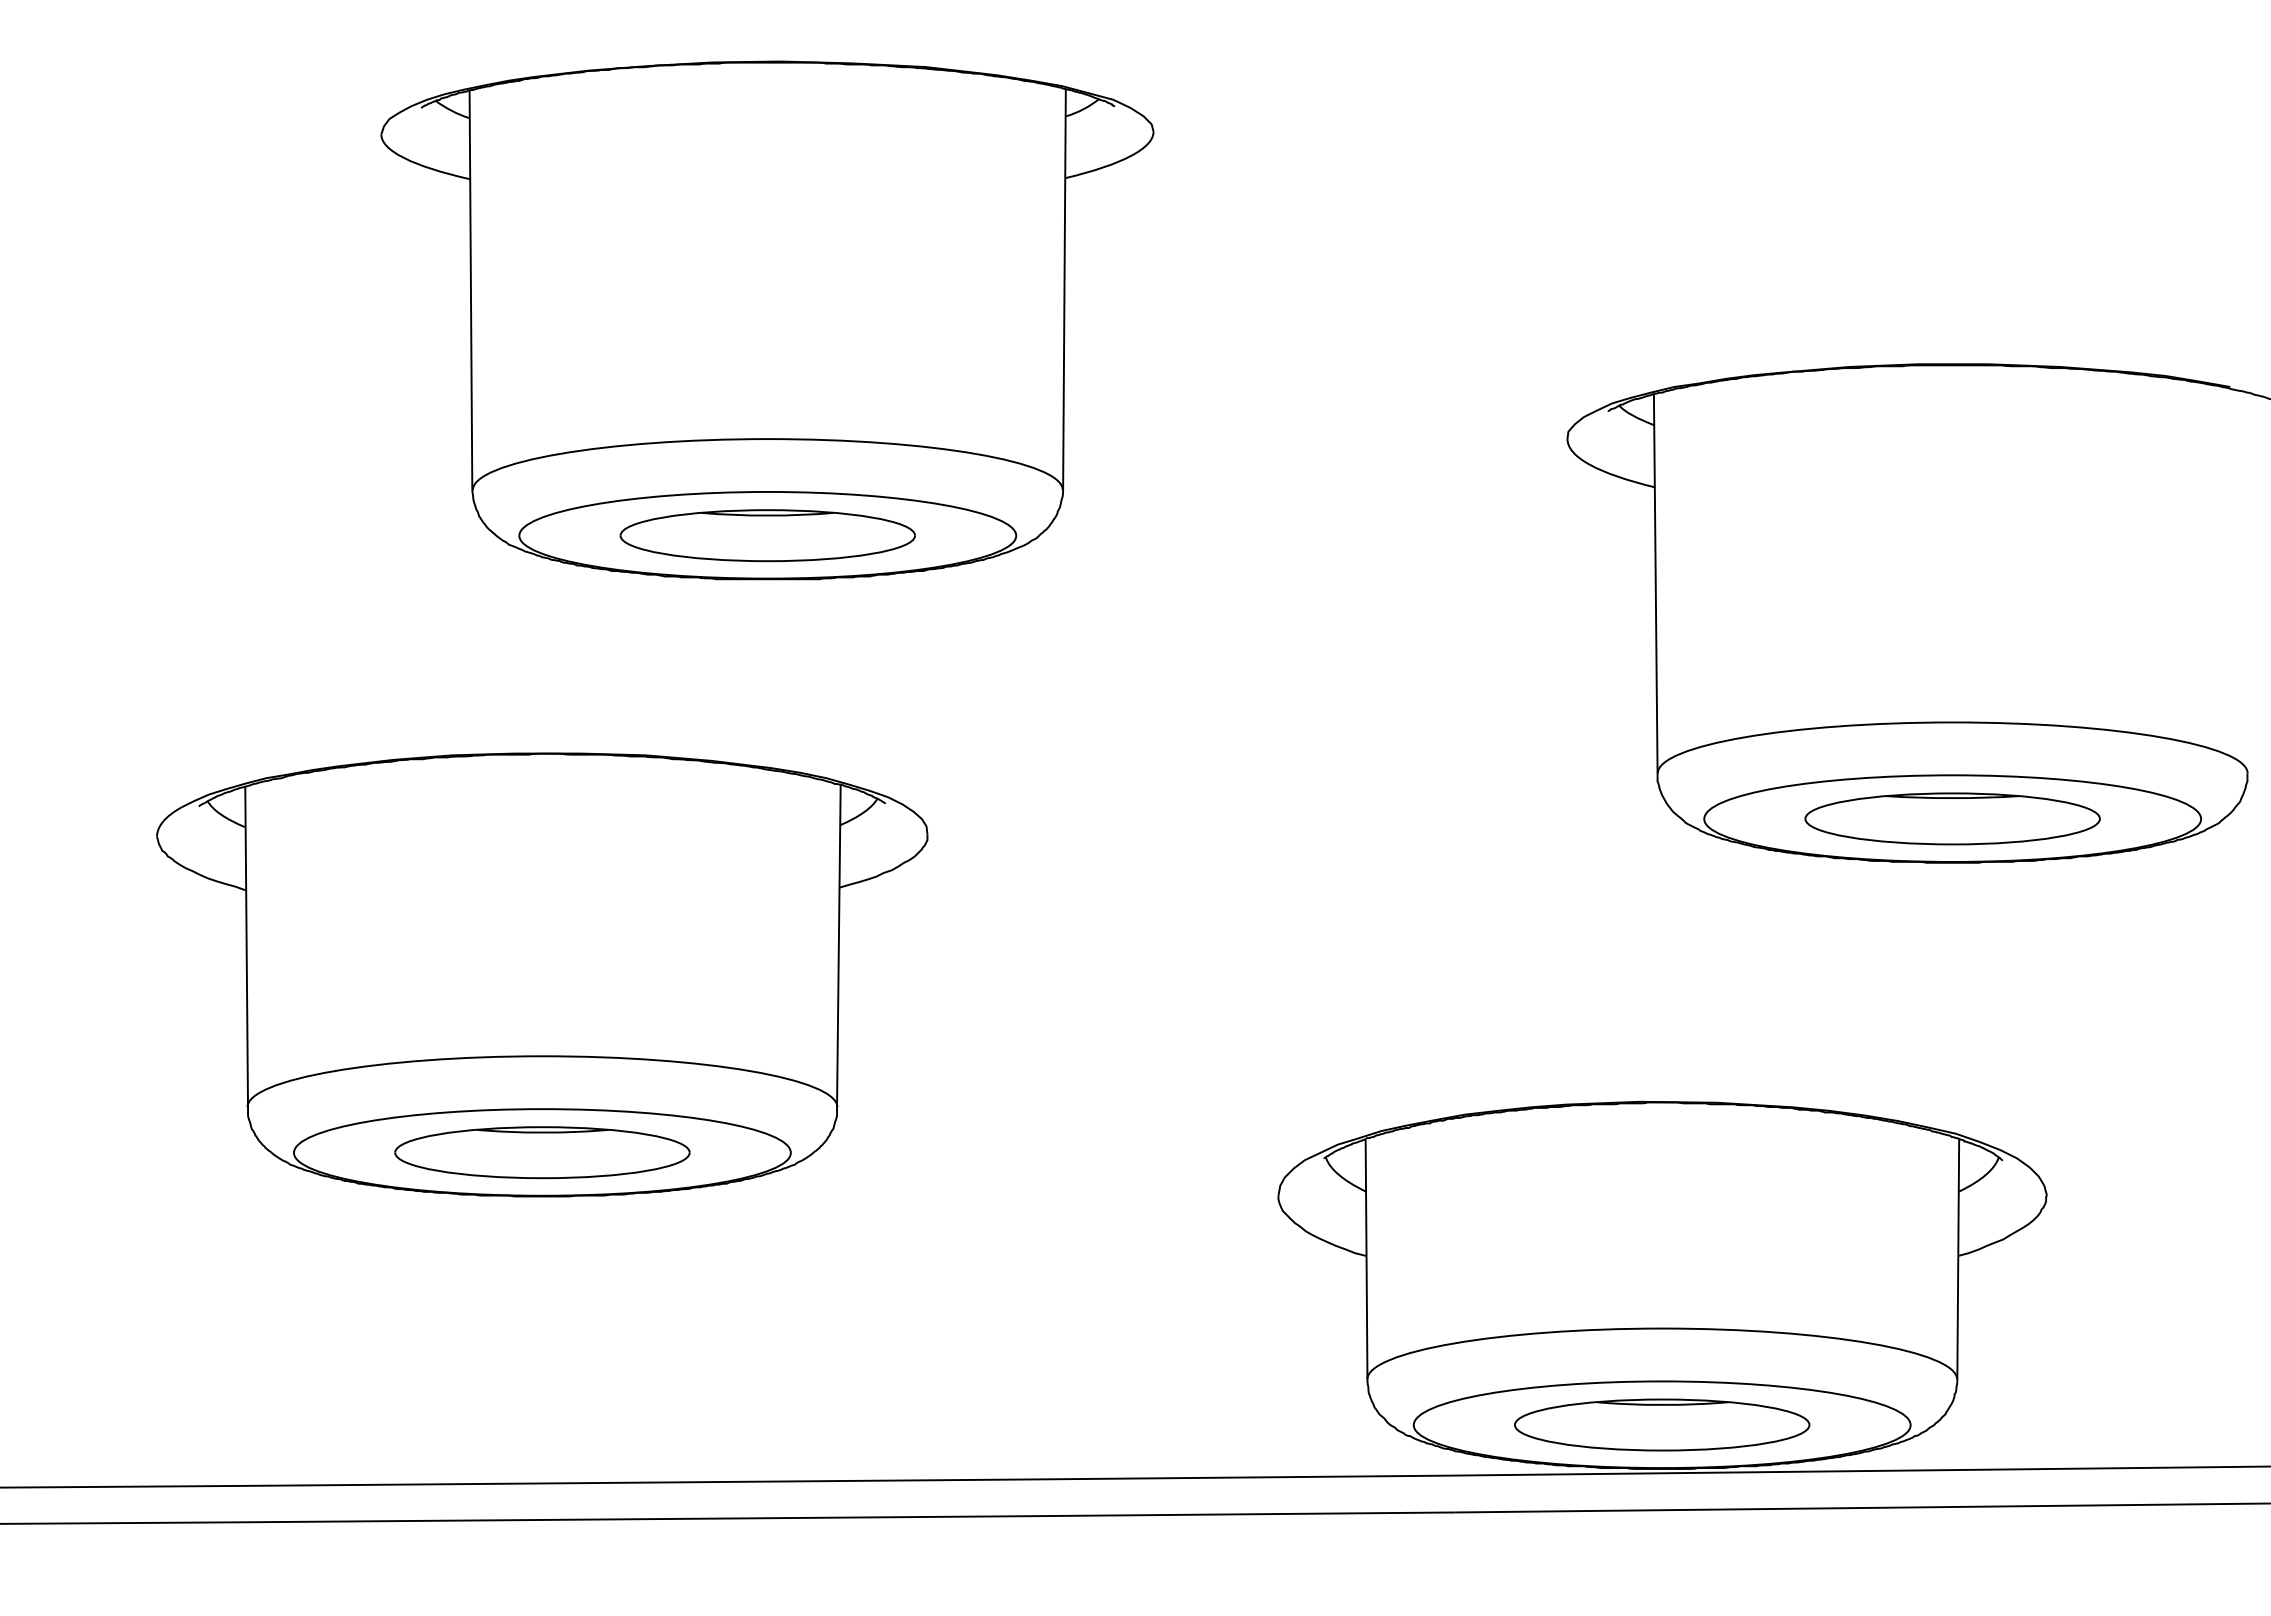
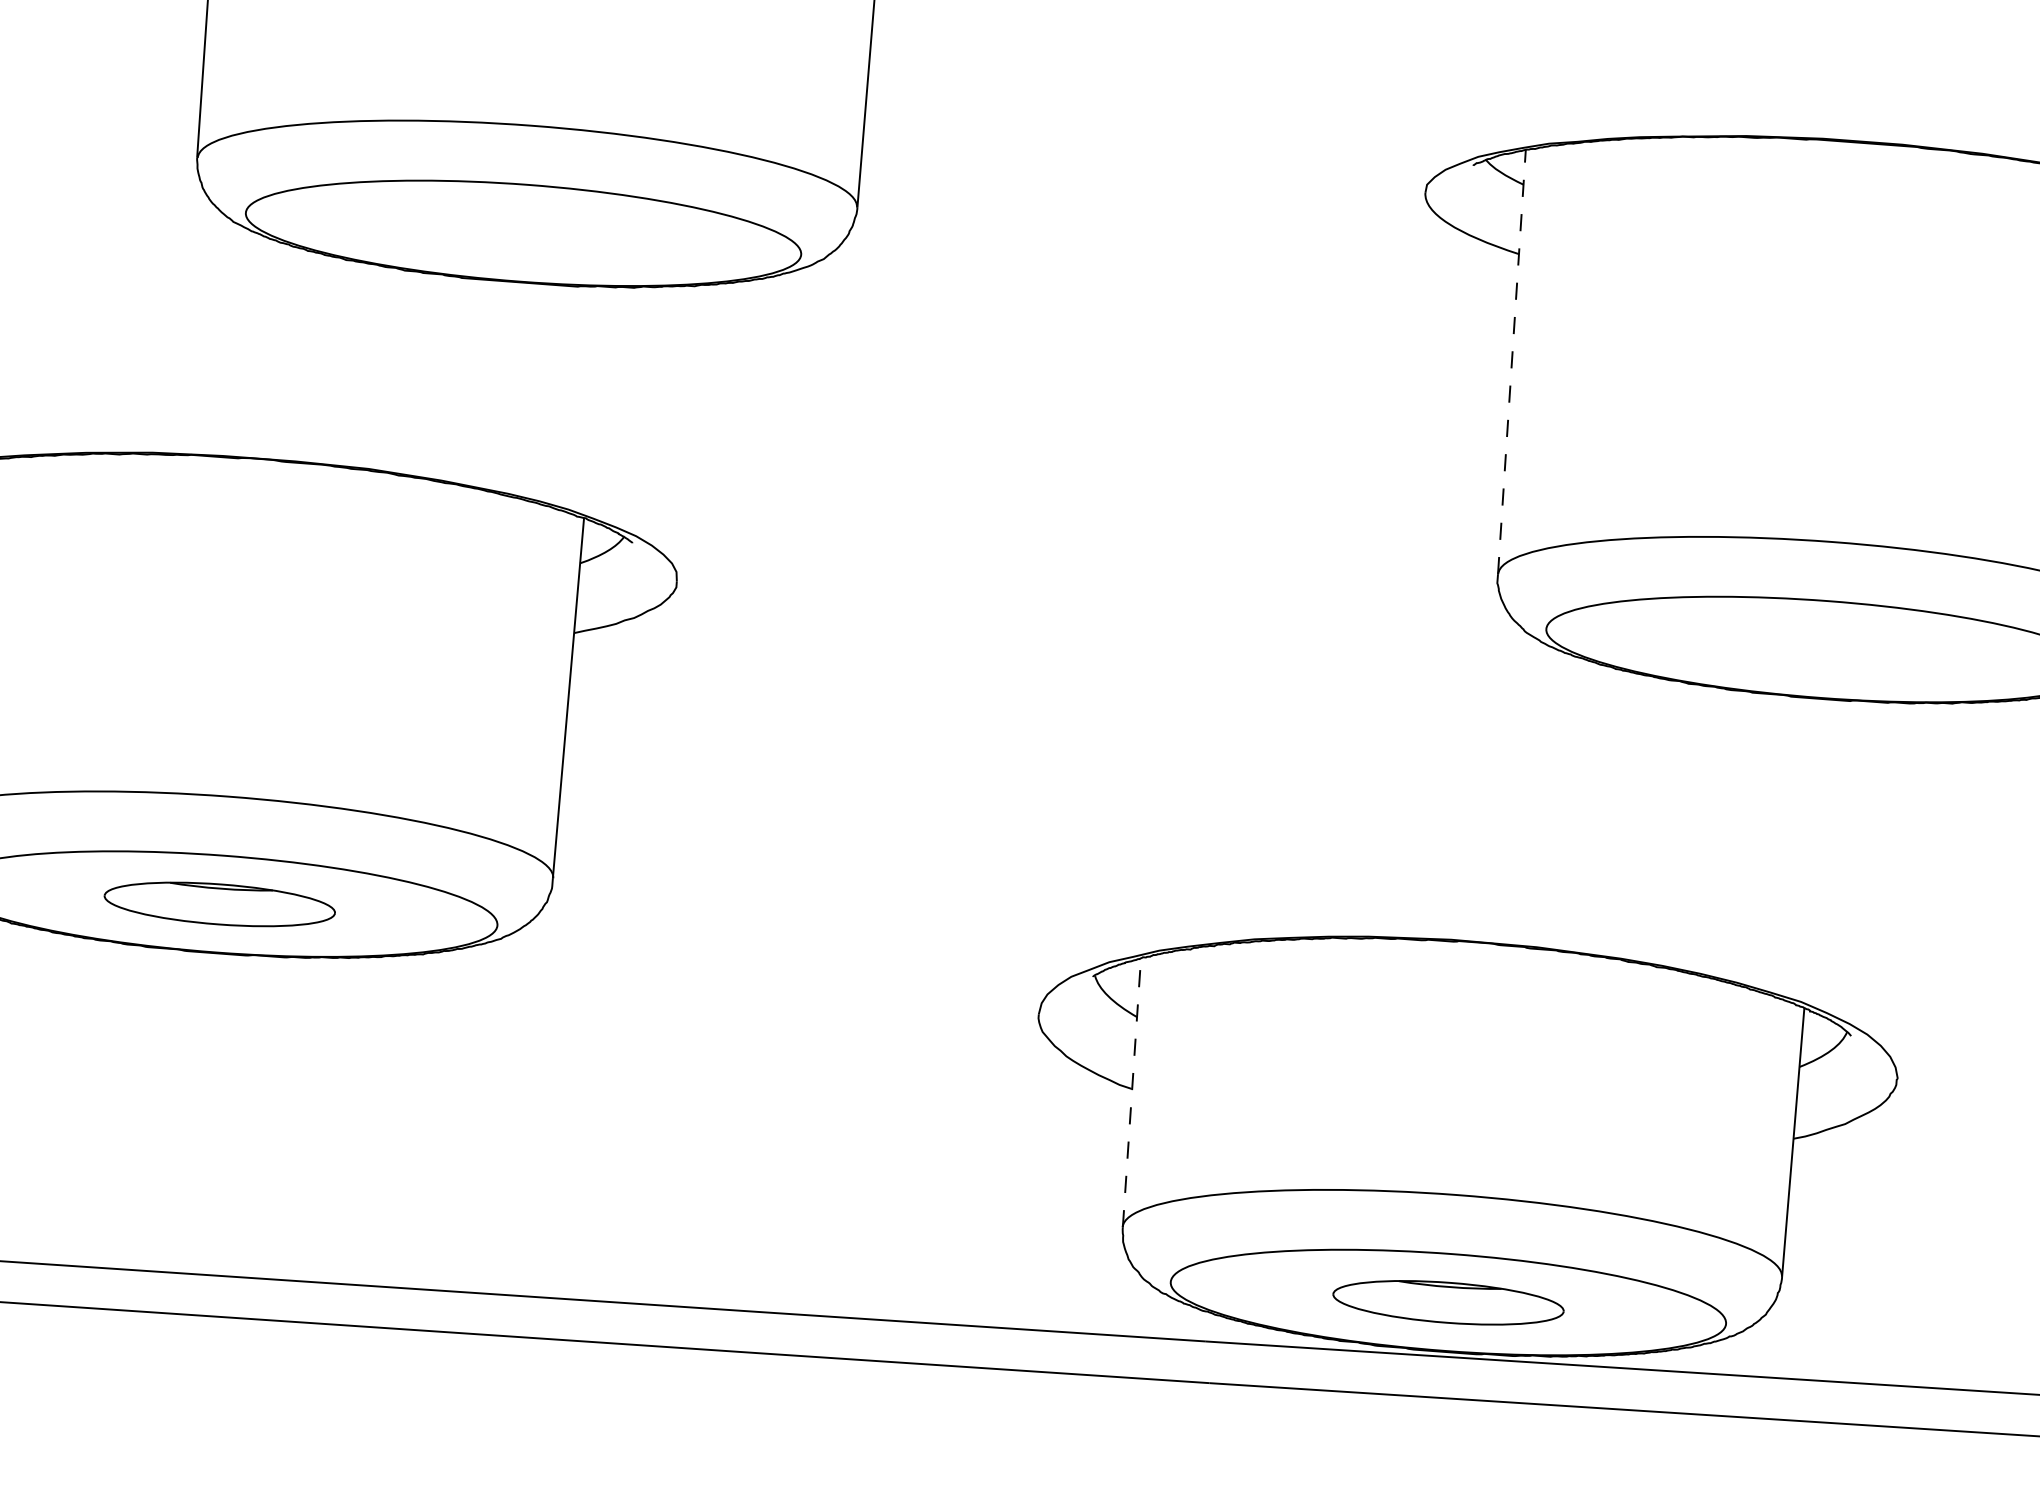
part: (767, 535) -> (523, 233), removed
line: (1655, 583) -> (1511, 361), solid -> dashed
part: (1952, 818) -> (1823, 649), removed
part: (542, 1152) -> (219, 904), size x0.7
line: (1366, 1259) -> (1131, 1092), solid -> dashed
part: (1662, 1424) -> (1448, 1302), size x0.7

